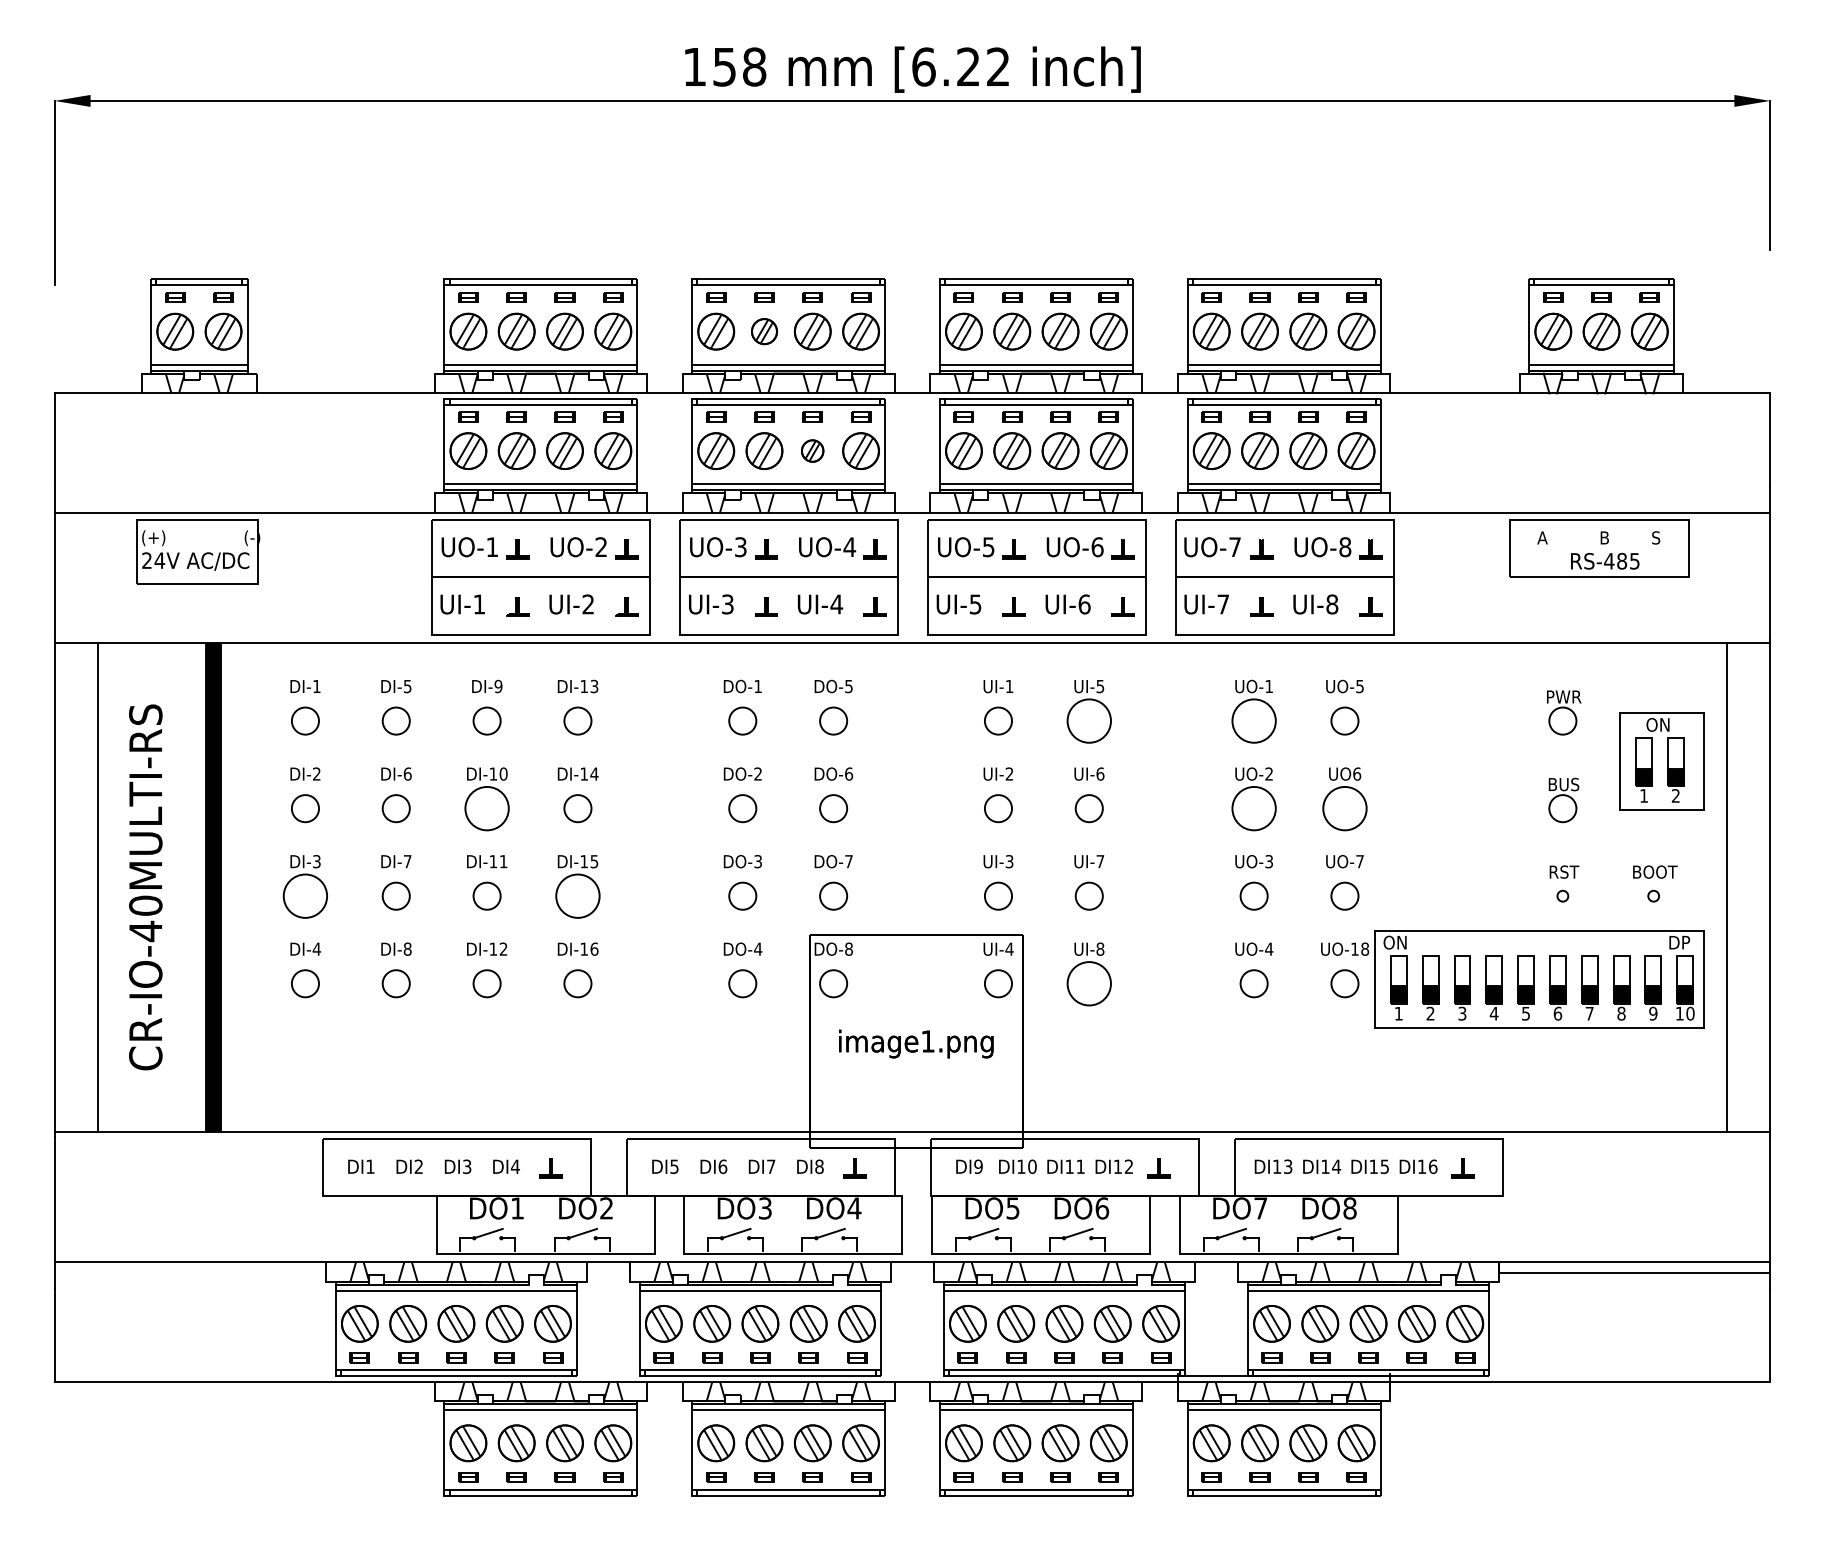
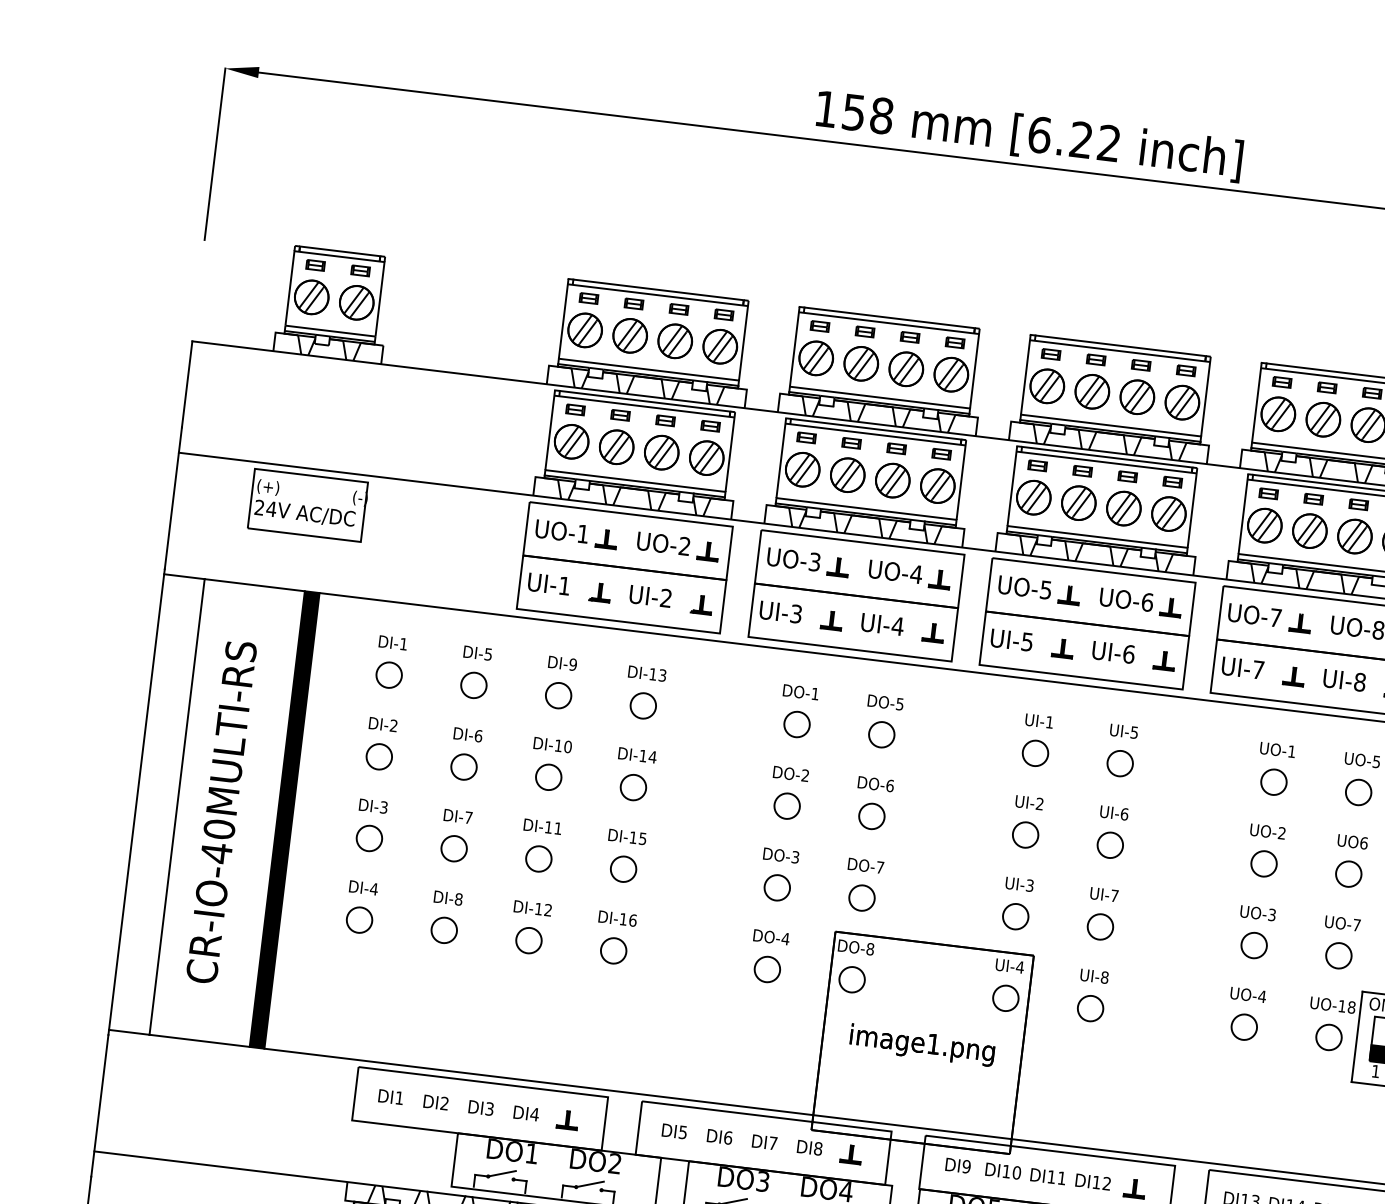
part: (764, 331) -> (861, 363), size x1.43
part: (812, 450) -> (892, 480), size x1.67
circle: (1088, 720) -> (1119, 762), size x0.62
circle: (1253, 720) -> (1273, 781), size x0.62
circle: (486, 808) -> (548, 777), size x0.62
circle: (1253, 808) -> (1263, 863), size x0.62
circle: (1344, 808) -> (1348, 873), size x0.62
circle: (305, 895) -> (369, 837), size x0.62
circle: (577, 895) -> (623, 868), size x0.62
circle: (1088, 983) -> (1089, 1008), size x0.62

